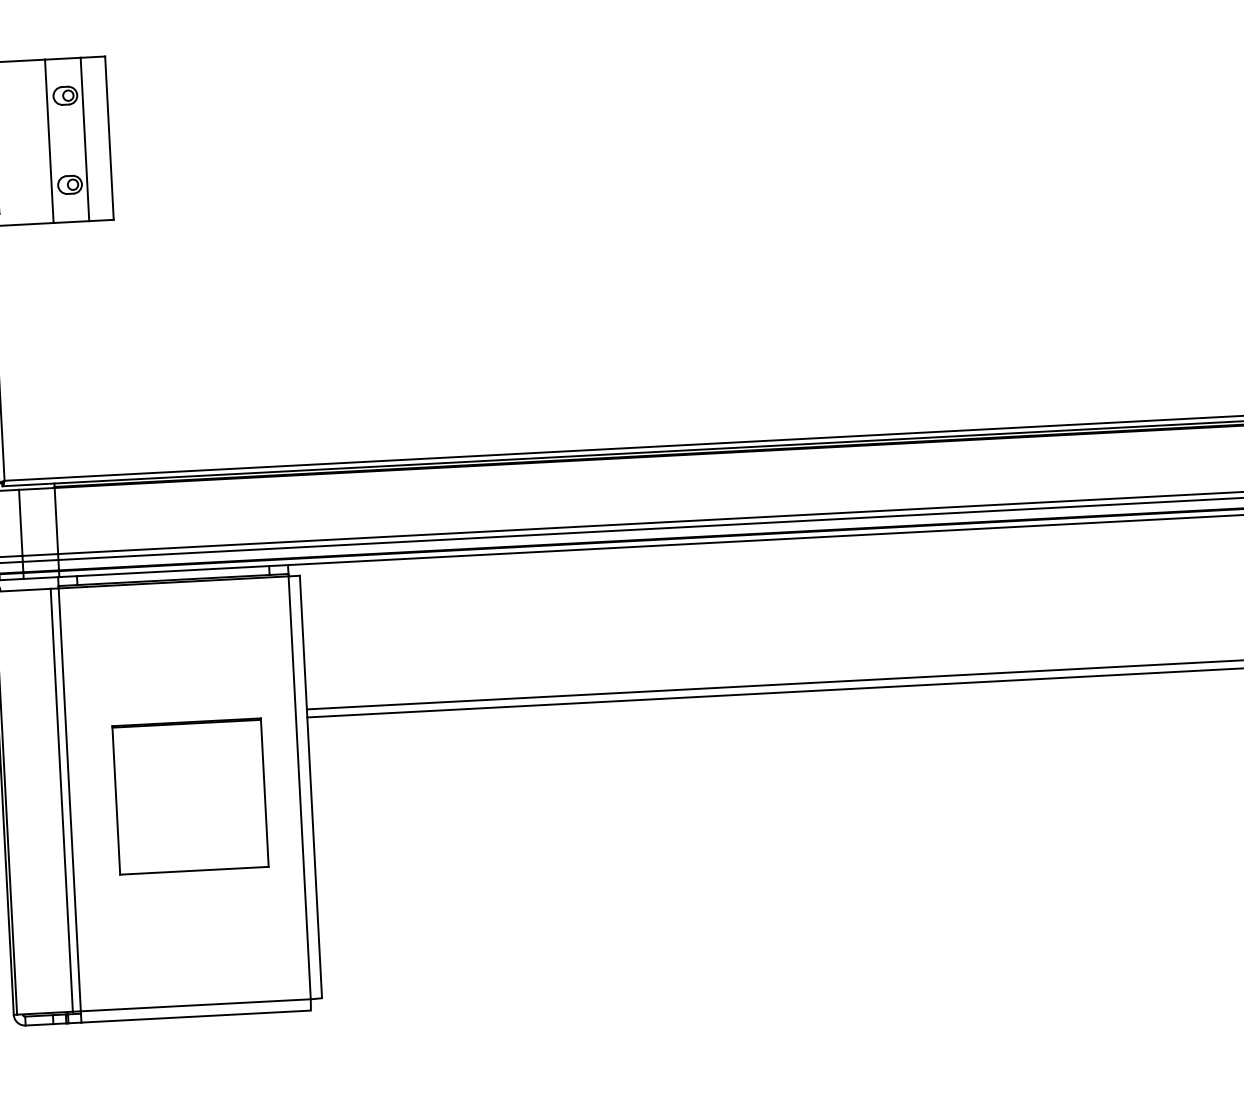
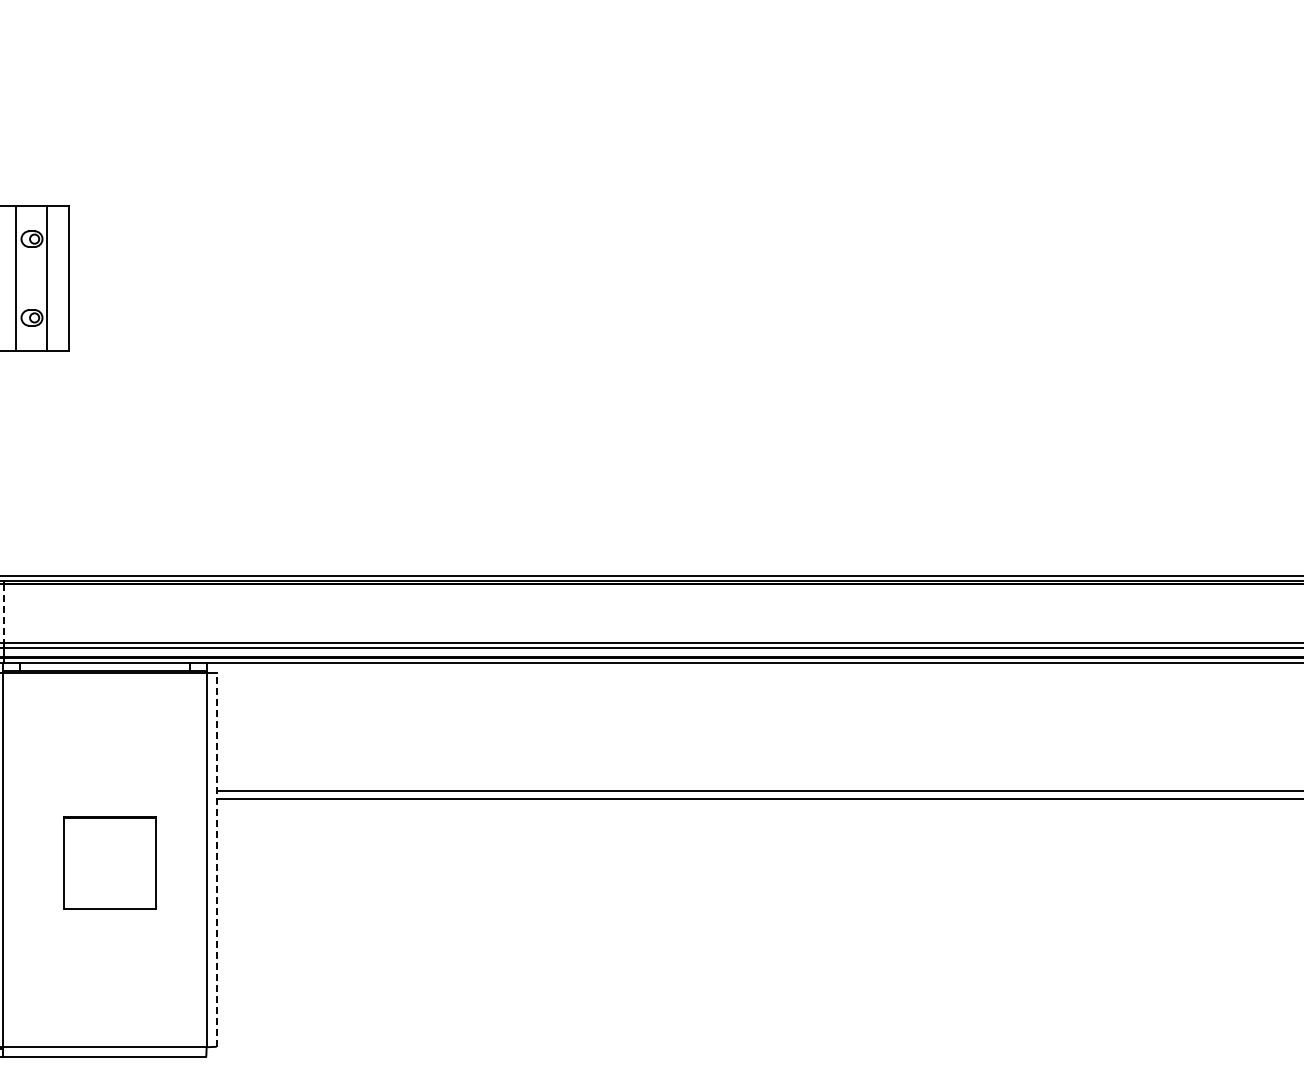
line: (56, 521) -> (4, 614), solid -> dashed
line: (310, 786) -> (216, 859), solid -> dashed
part: (189, 796) -> (109, 862), size x0.7

